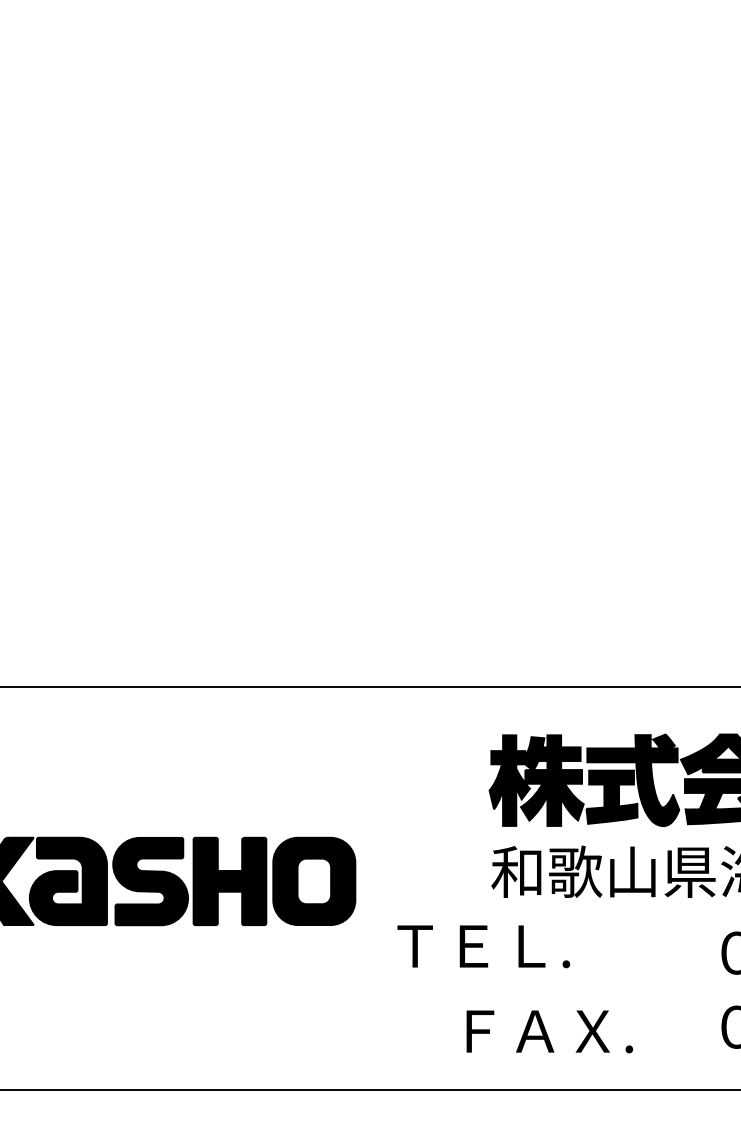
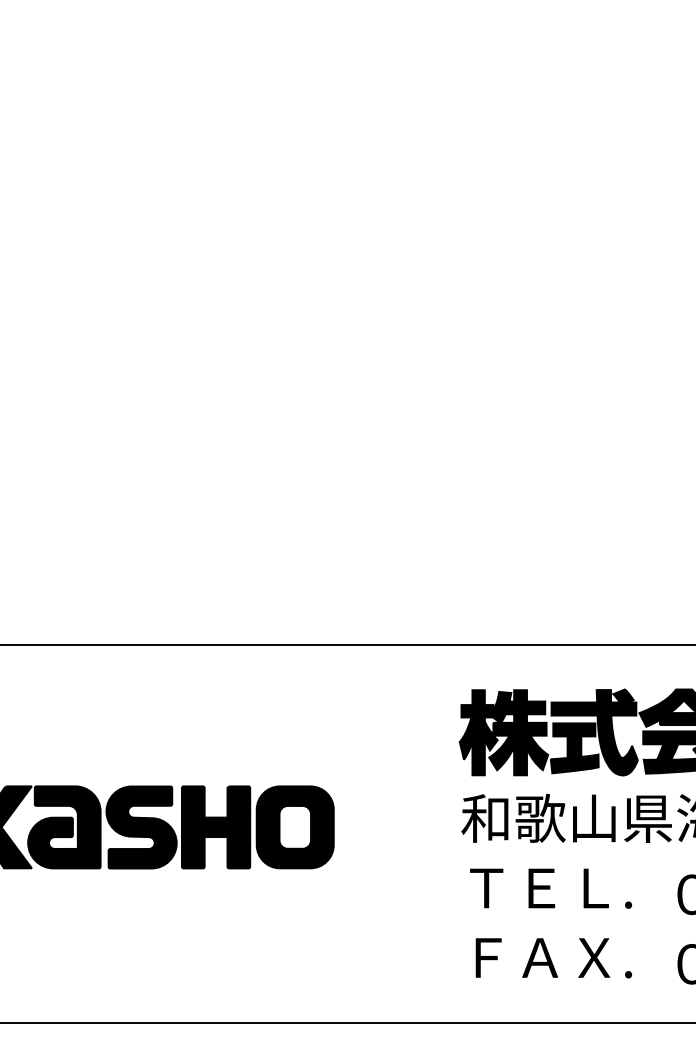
text: (483, 946) -> (550, 888), moved
text: (549, 1031) -> (553, 957), moved

